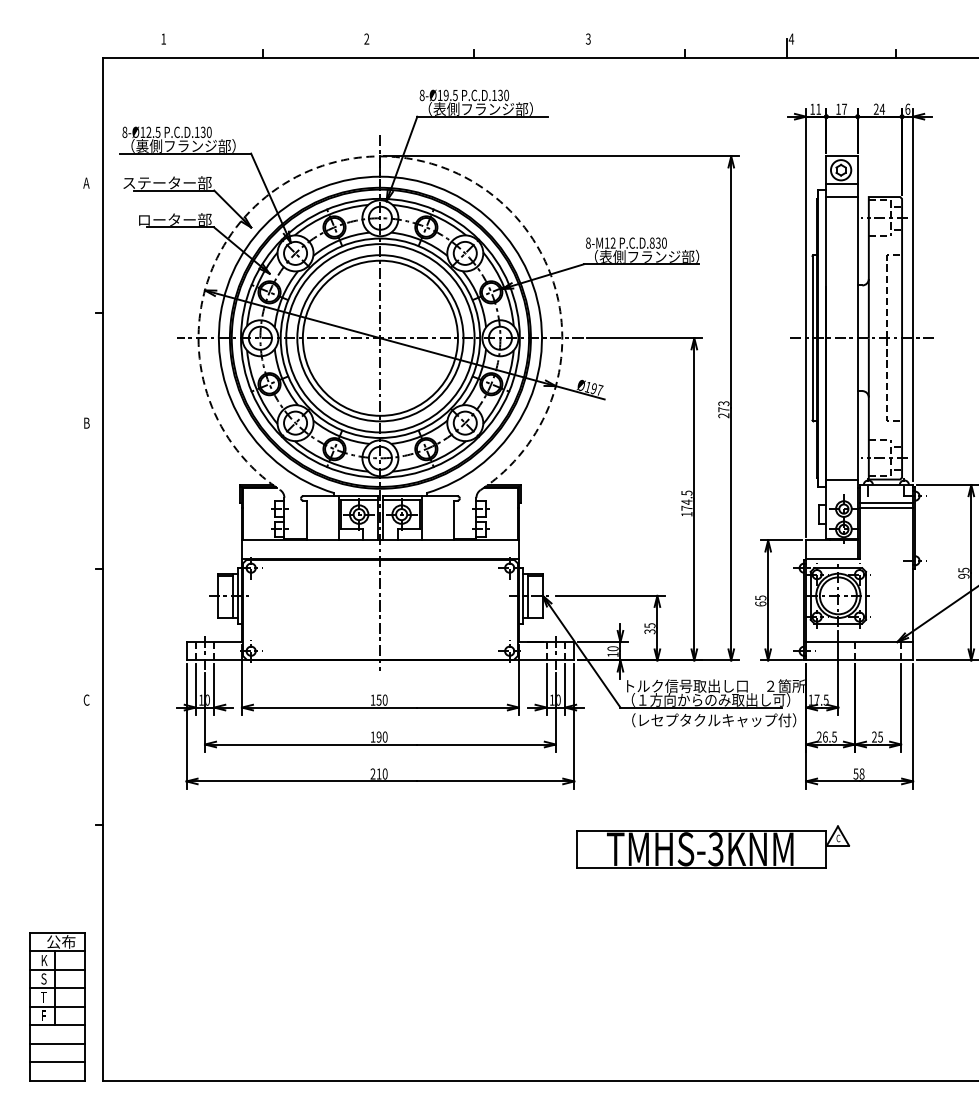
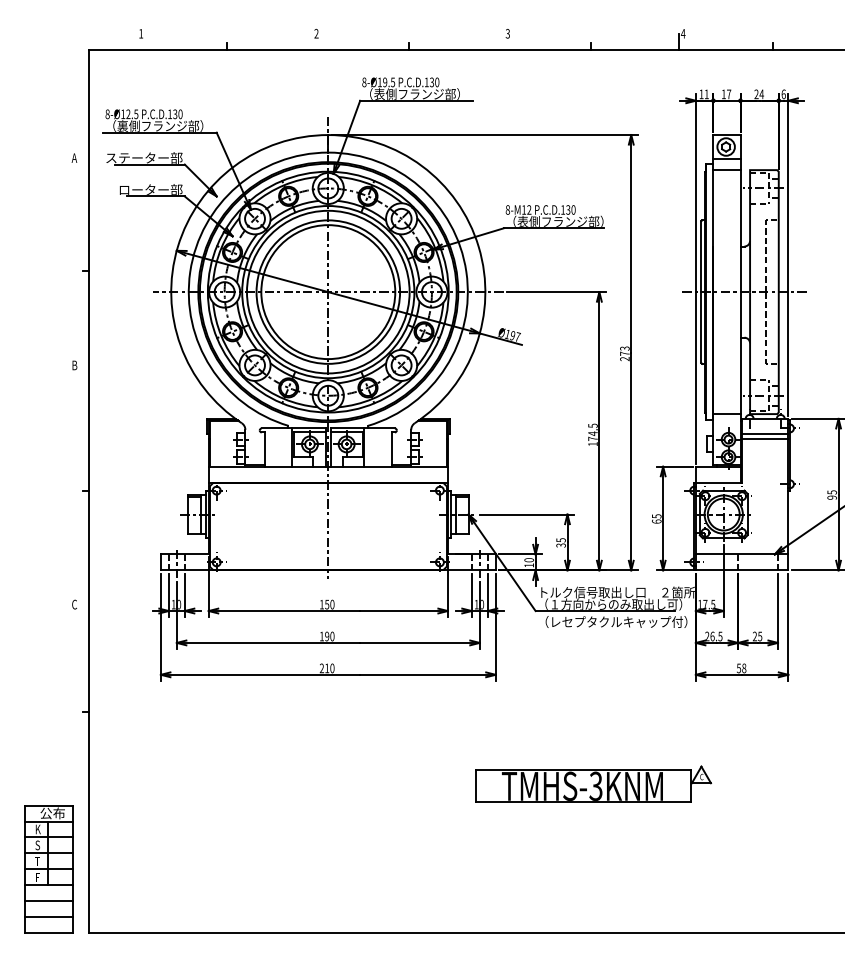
arc: (380, 156) -> (328, 135), dashed -> solid
text: (652, 242) -> (563, 209), P.C.D.830 -> P.C.D.130
part: (712, 845) -> (593, 783), moved

